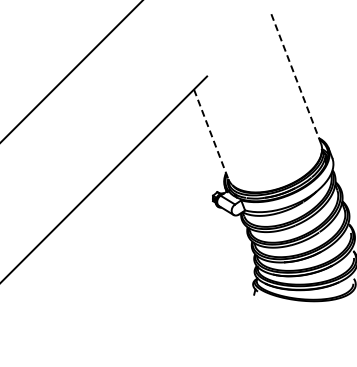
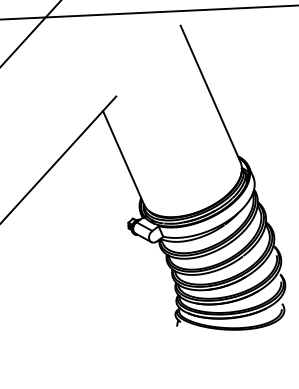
line: (295, 77) -> (210, 93), dashed -> solid
line: (211, 134) -> (123, 157), dashed -> solid

